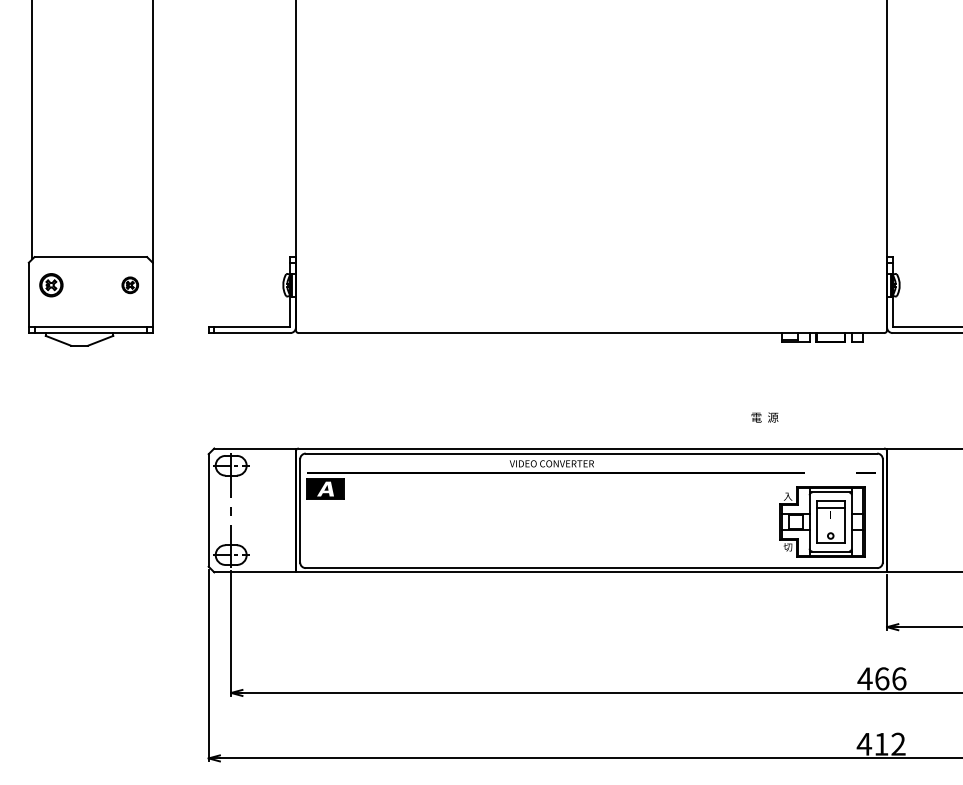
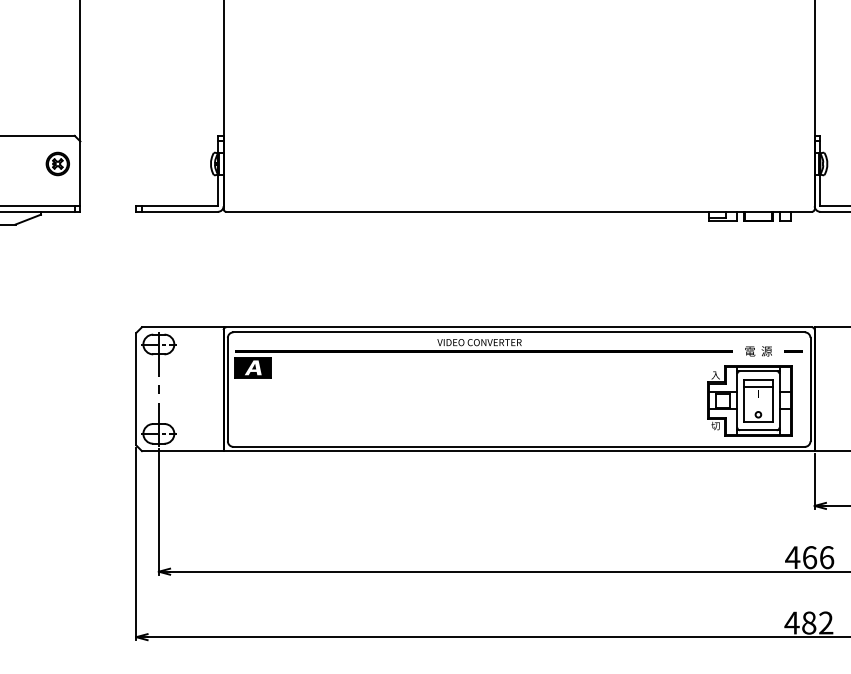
part: (130, 285) -> (58, 164), size x1.43
text: (764, 417) -> (758, 351), moved
text: (881, 743) -> (809, 622), 412 -> 482

